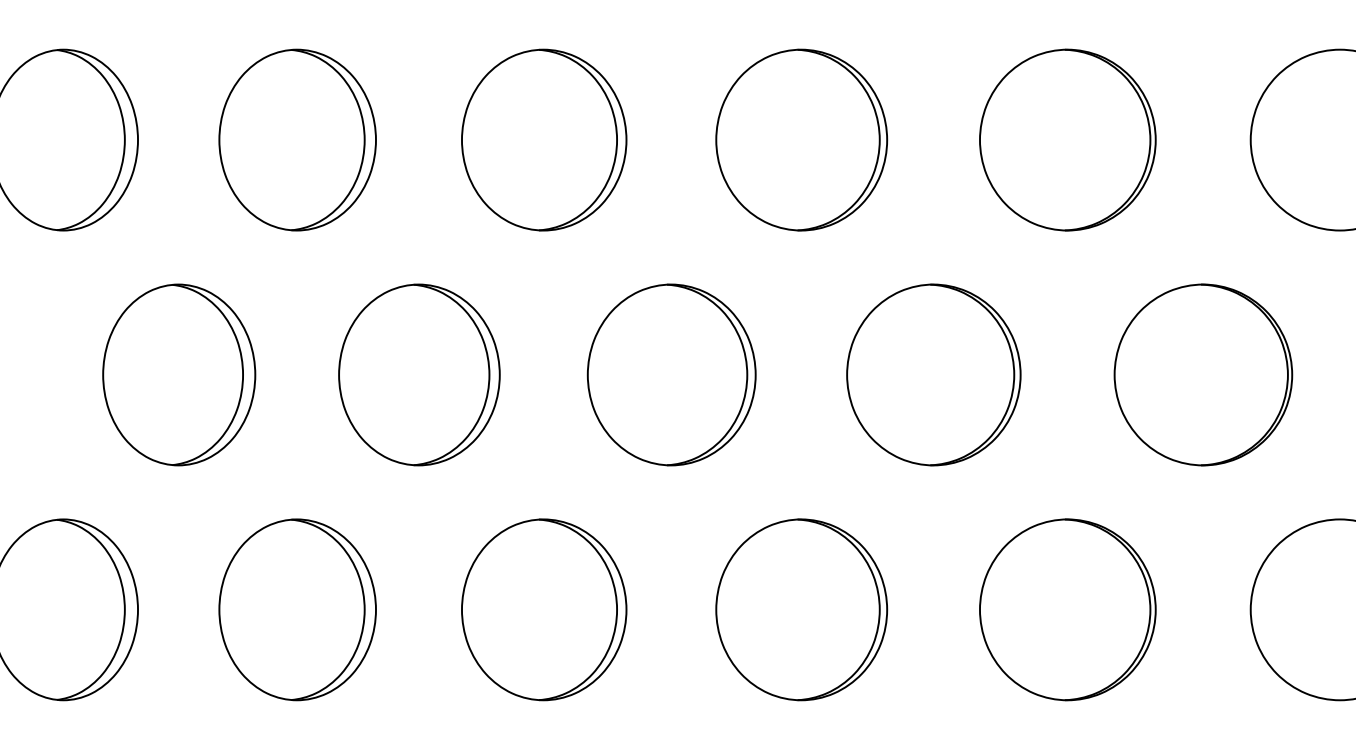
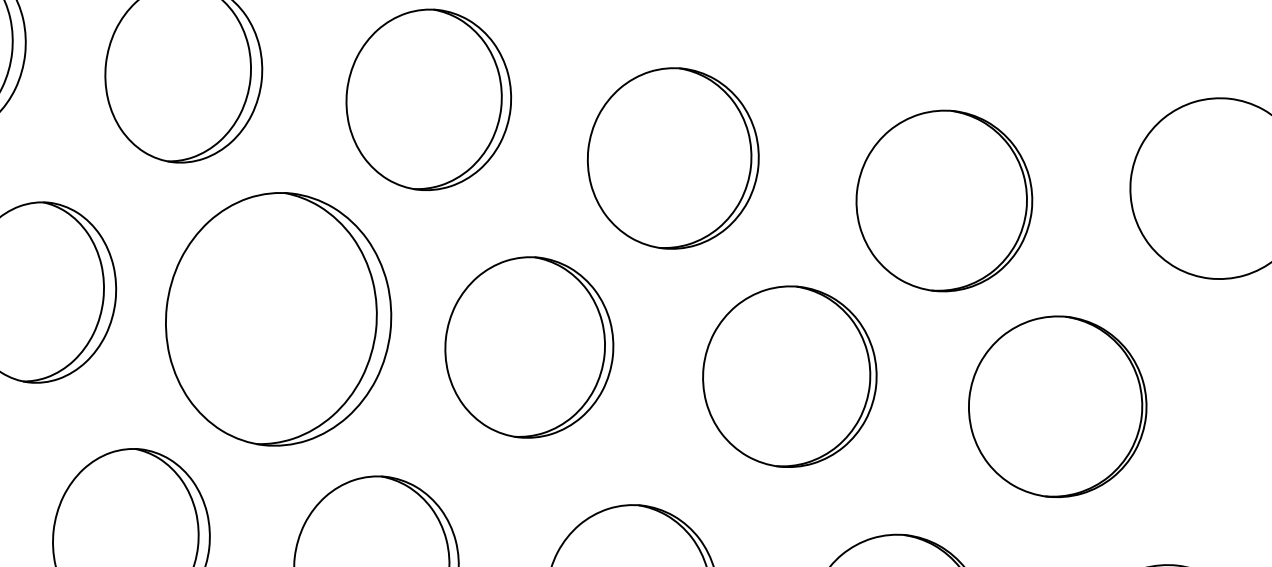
part: (801, 139) -> (673, 157), moved
part: (1067, 139) -> (944, 200), moved
part: (419, 374) -> (278, 318), size x1.4

